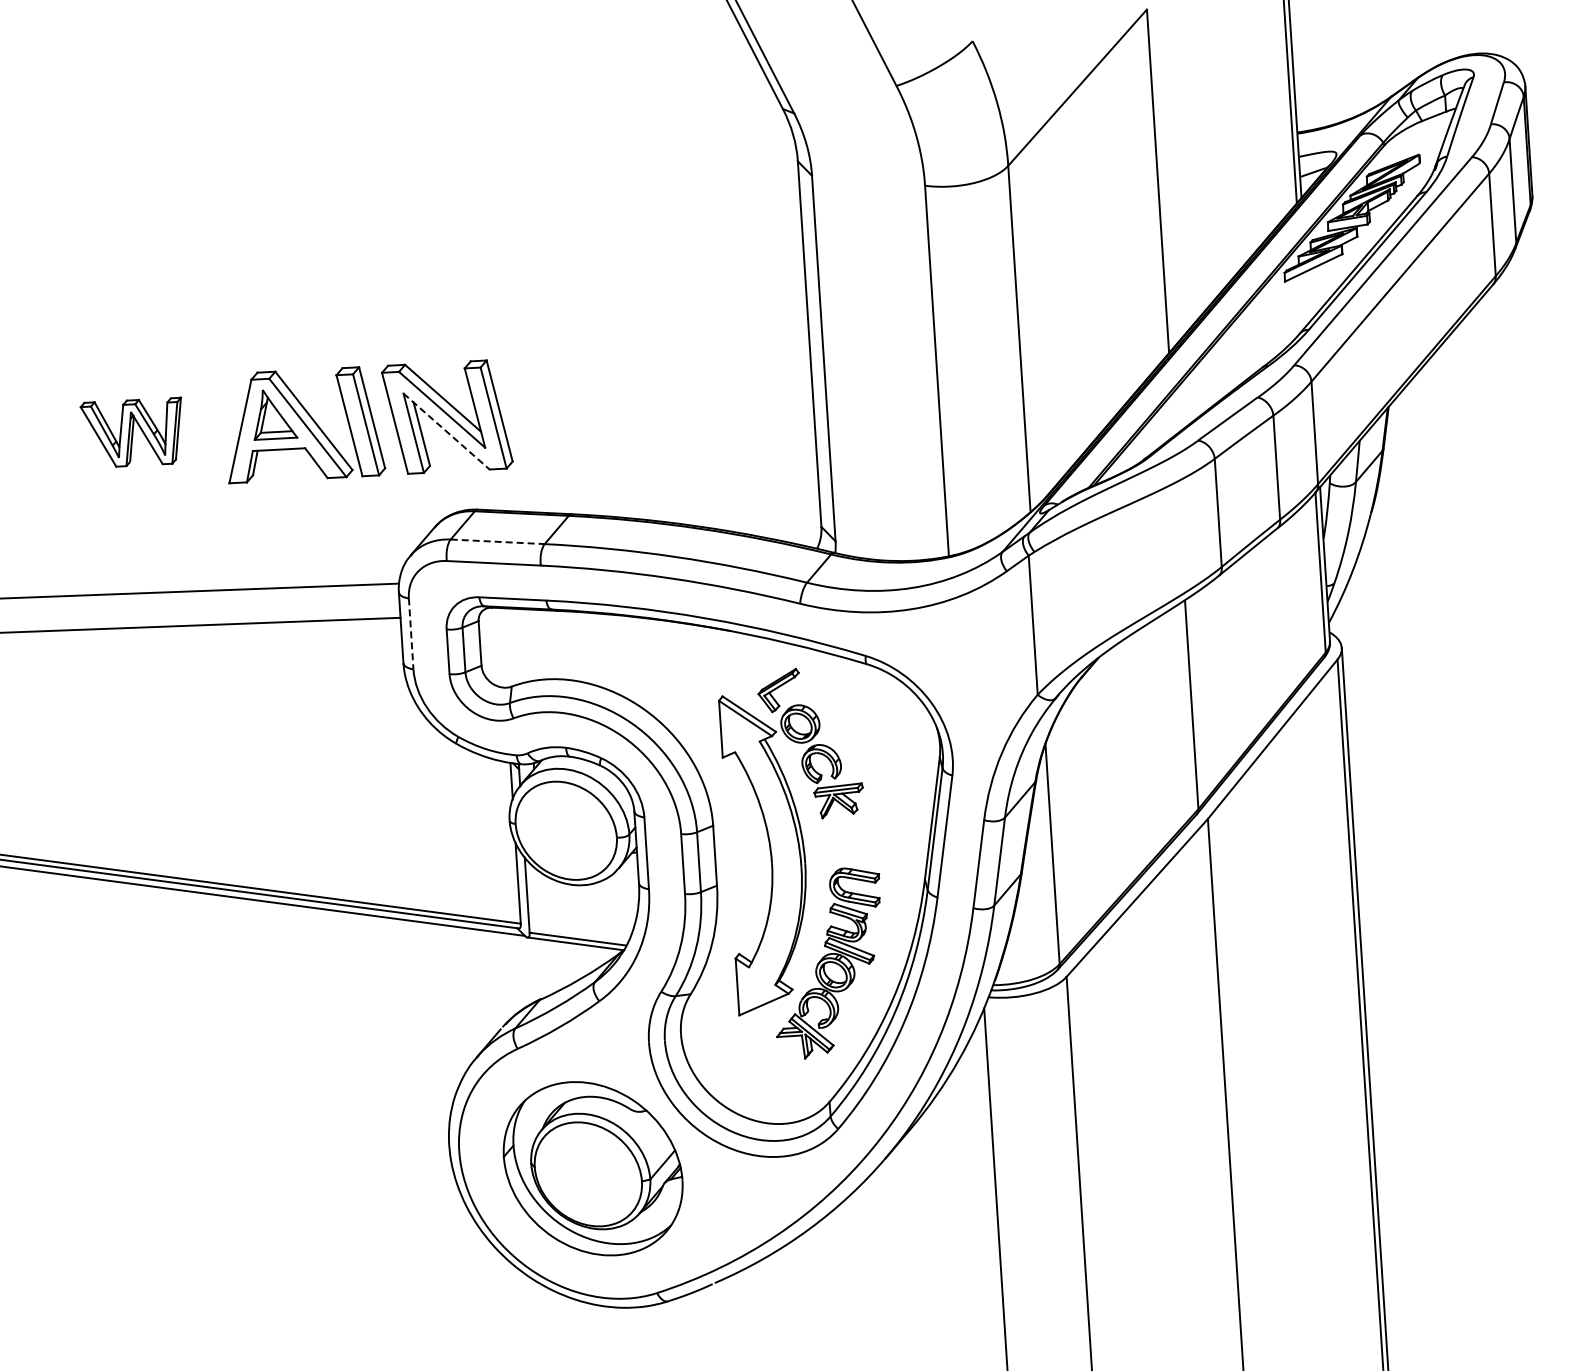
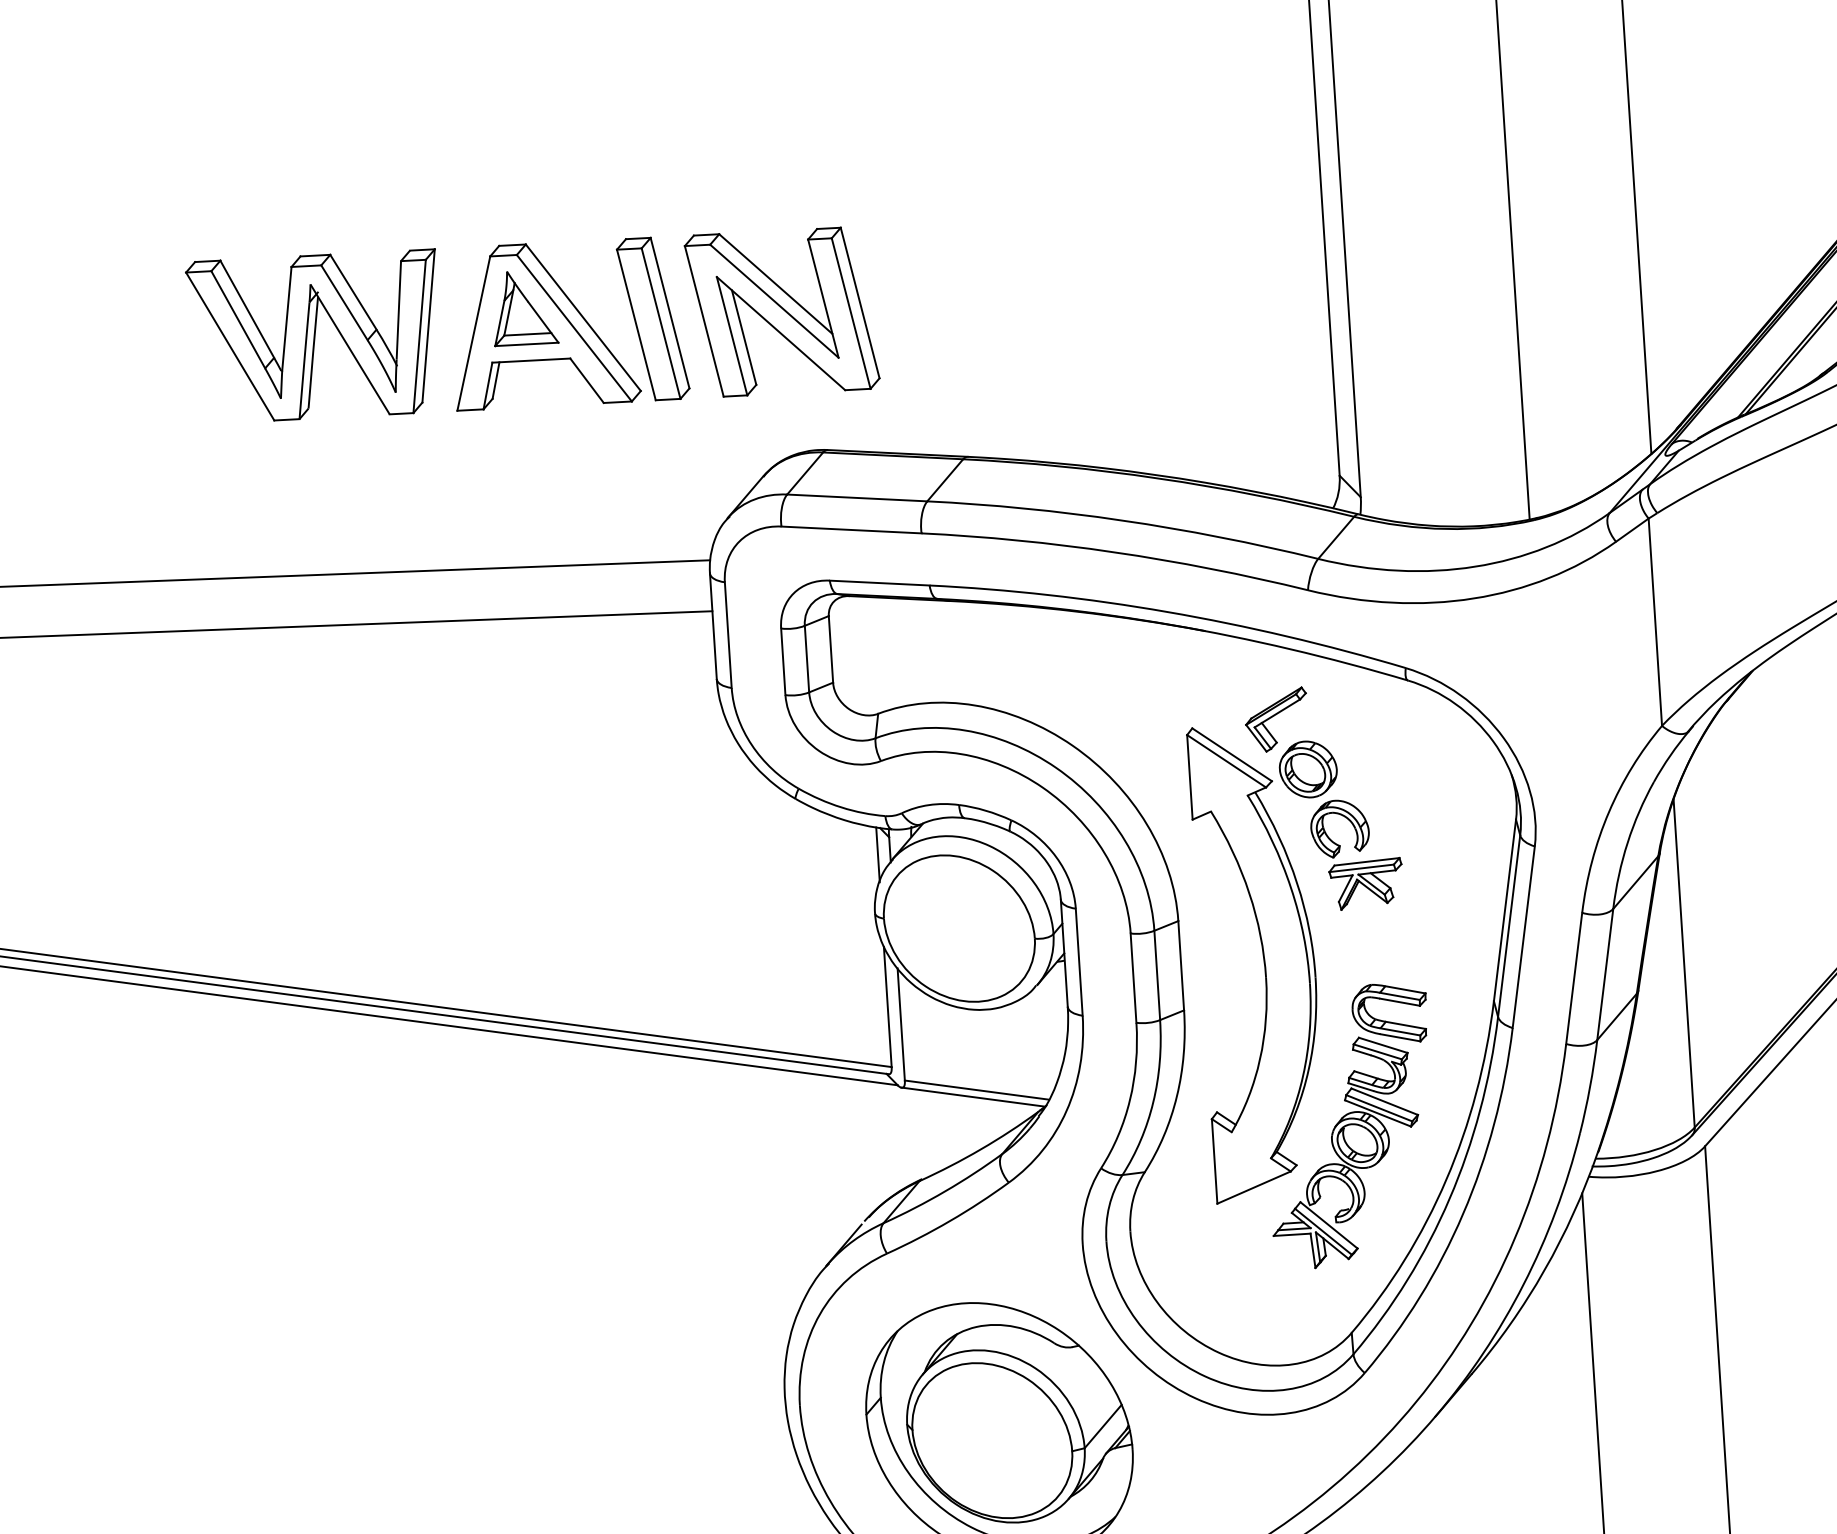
part: (130, 431) -> (309, 333), size x1.67
line: (446, 431) -> (780, 333), dashed -> solid
line: (498, 541) -> (858, 497), dashed -> solid
line: (411, 633) -> (728, 634), dashed -> solid

